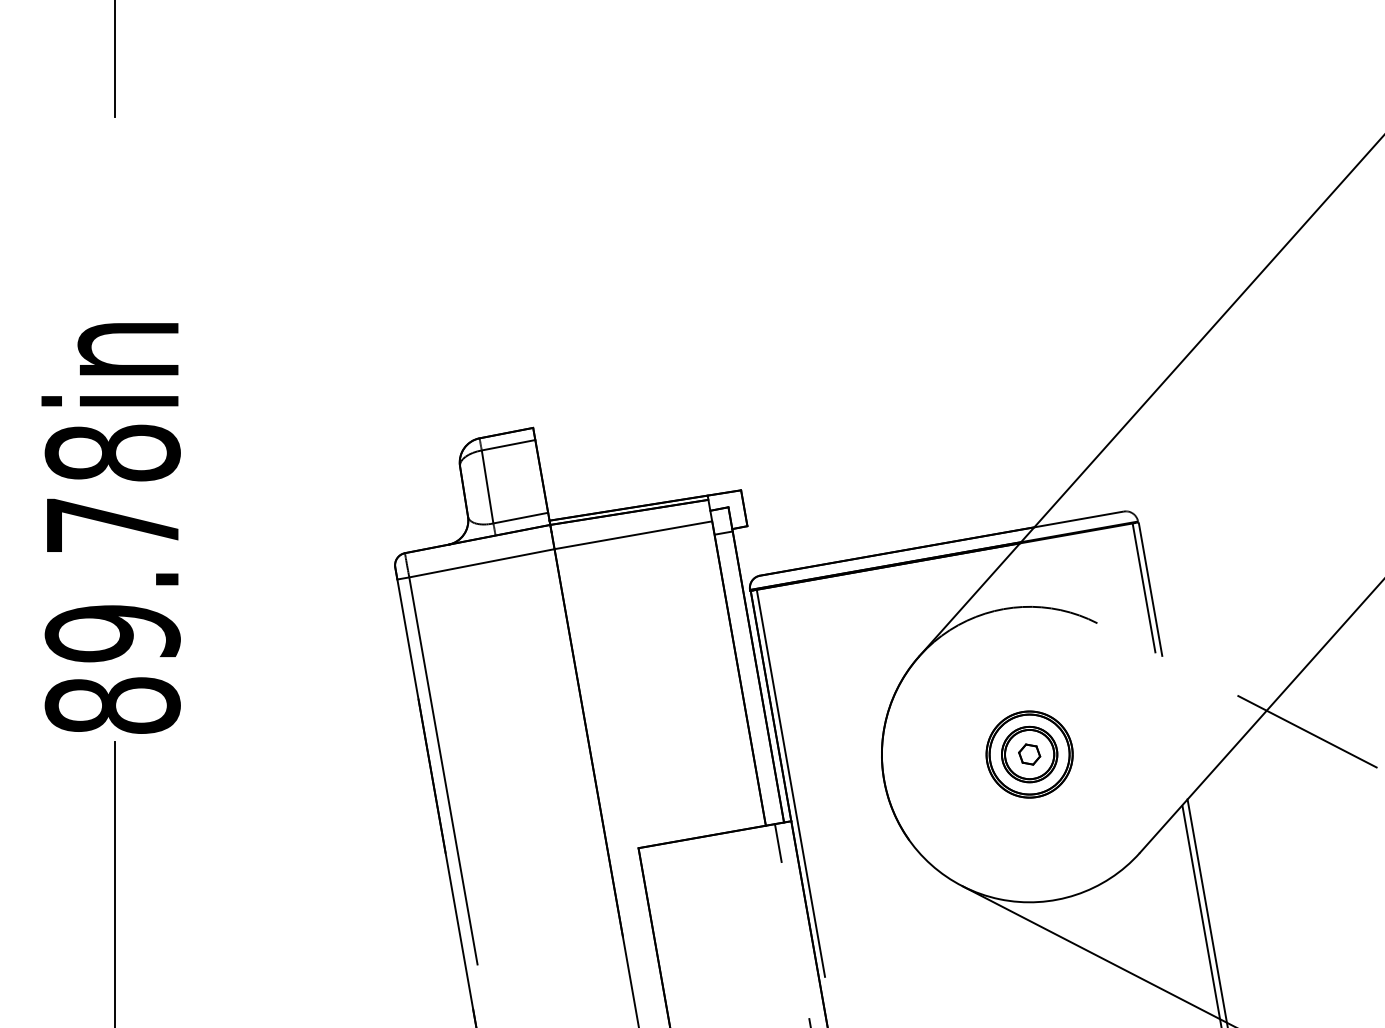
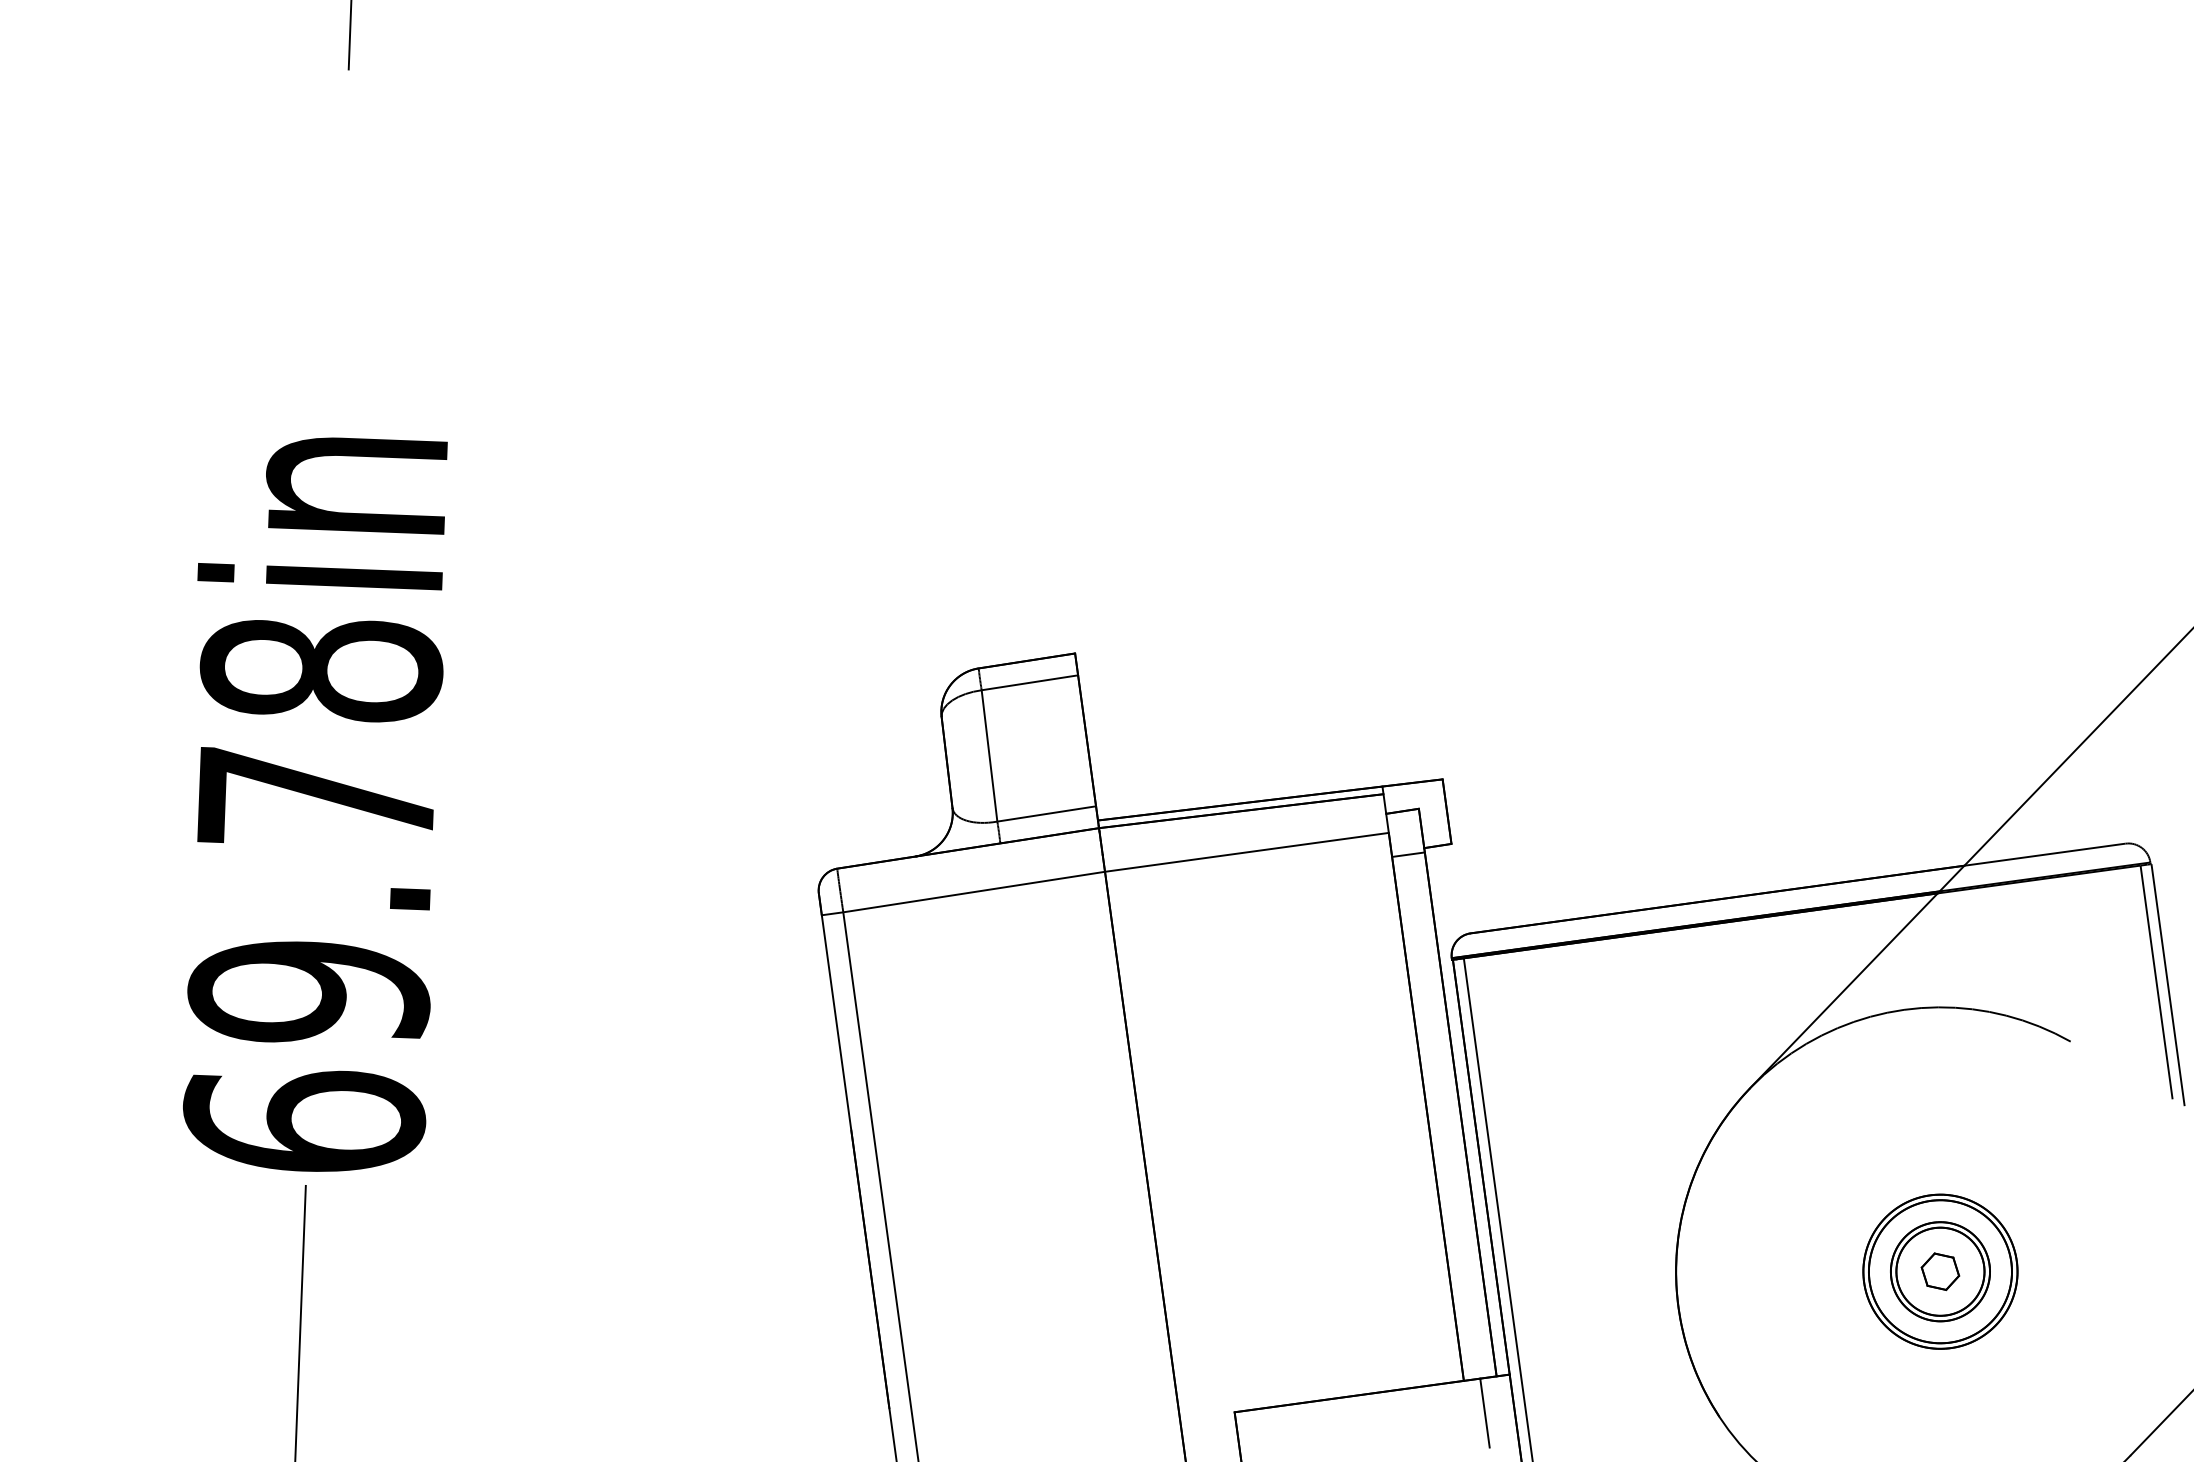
text: (112, 704) -> (303, 1119), 89.78in -> 69.78in

